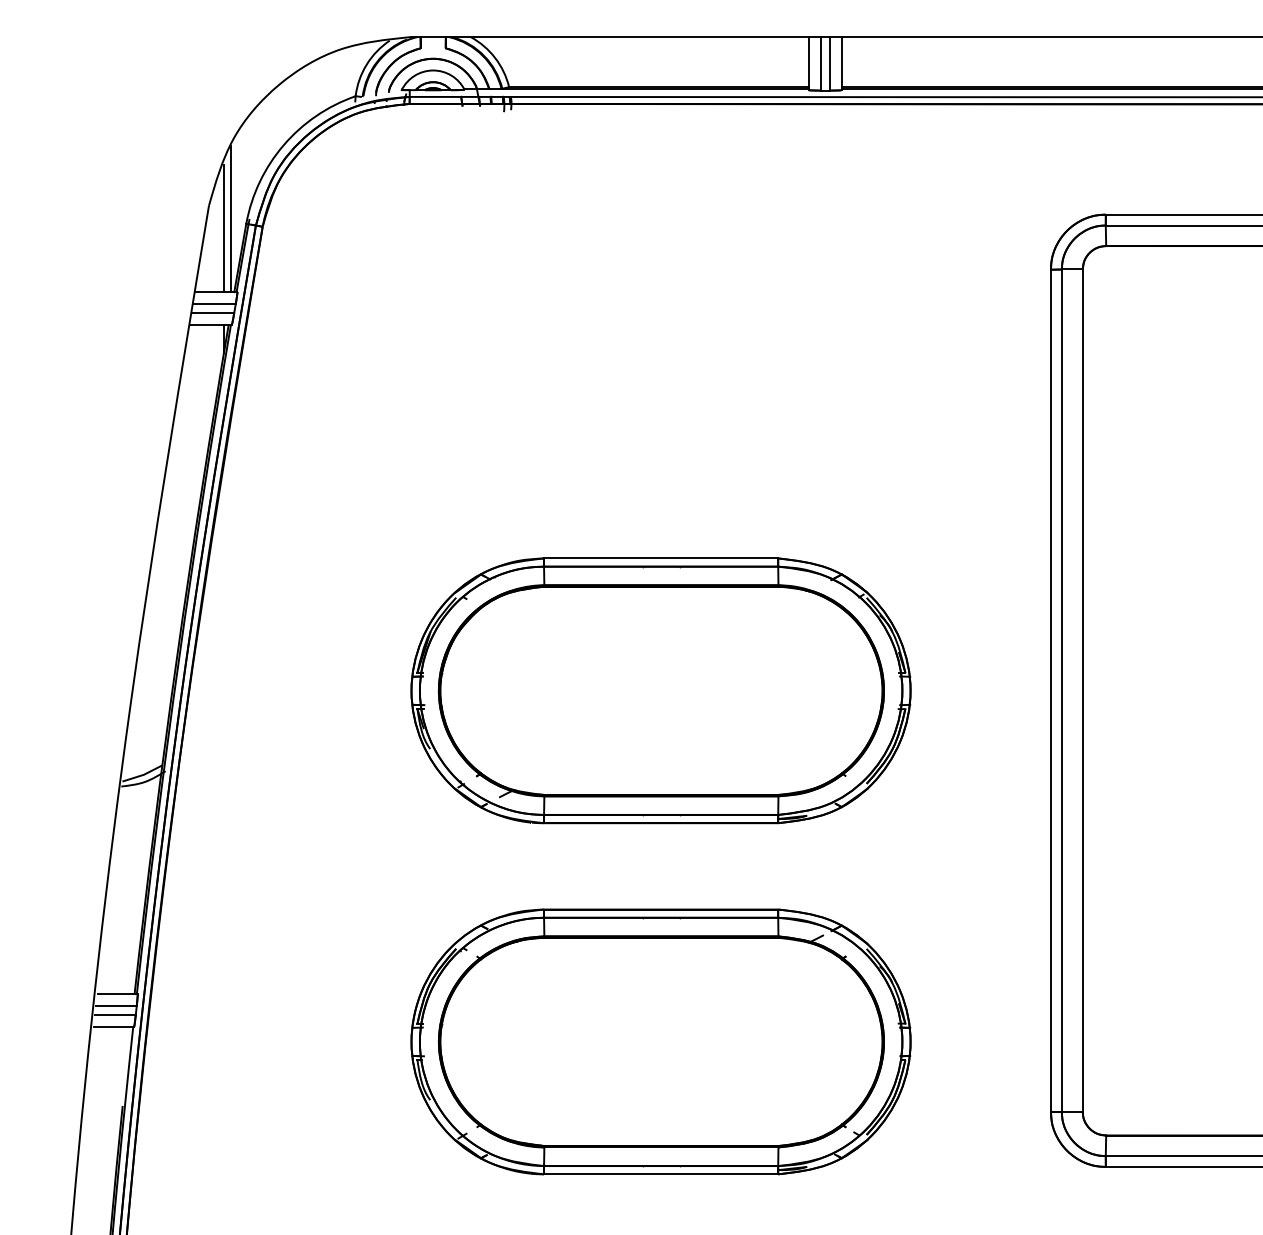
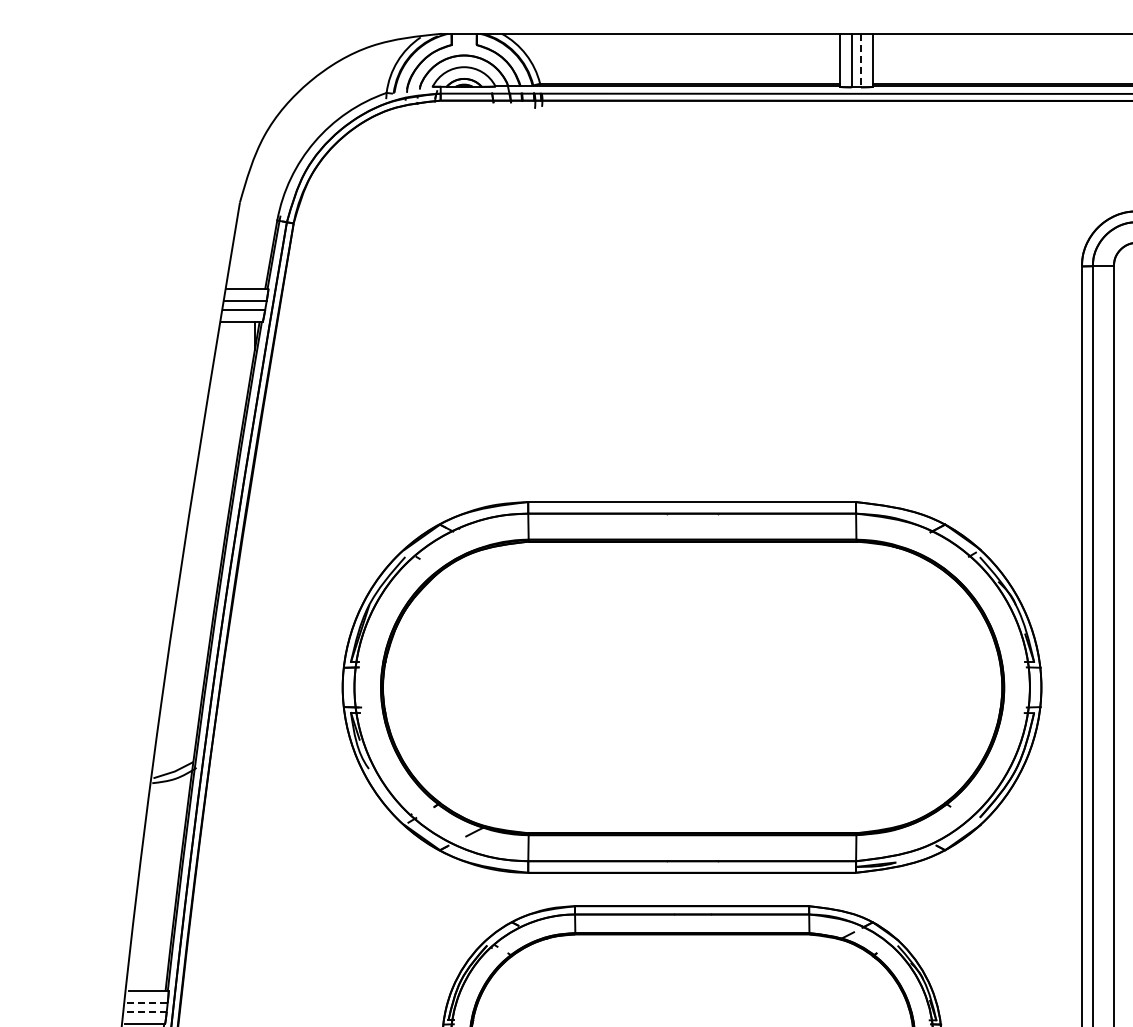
line: (829, 63) -> (860, 60), solid -> dashed
line: (230, 218) -> (261, 215), removed
line: (223, 228) -> (254, 225), removed
part: (660, 690) -> (691, 687), size x1.4
line: (117, 1006) -> (148, 1003), solid -> dashed
line: (115, 1015) -> (146, 1012), solid -> dashed

